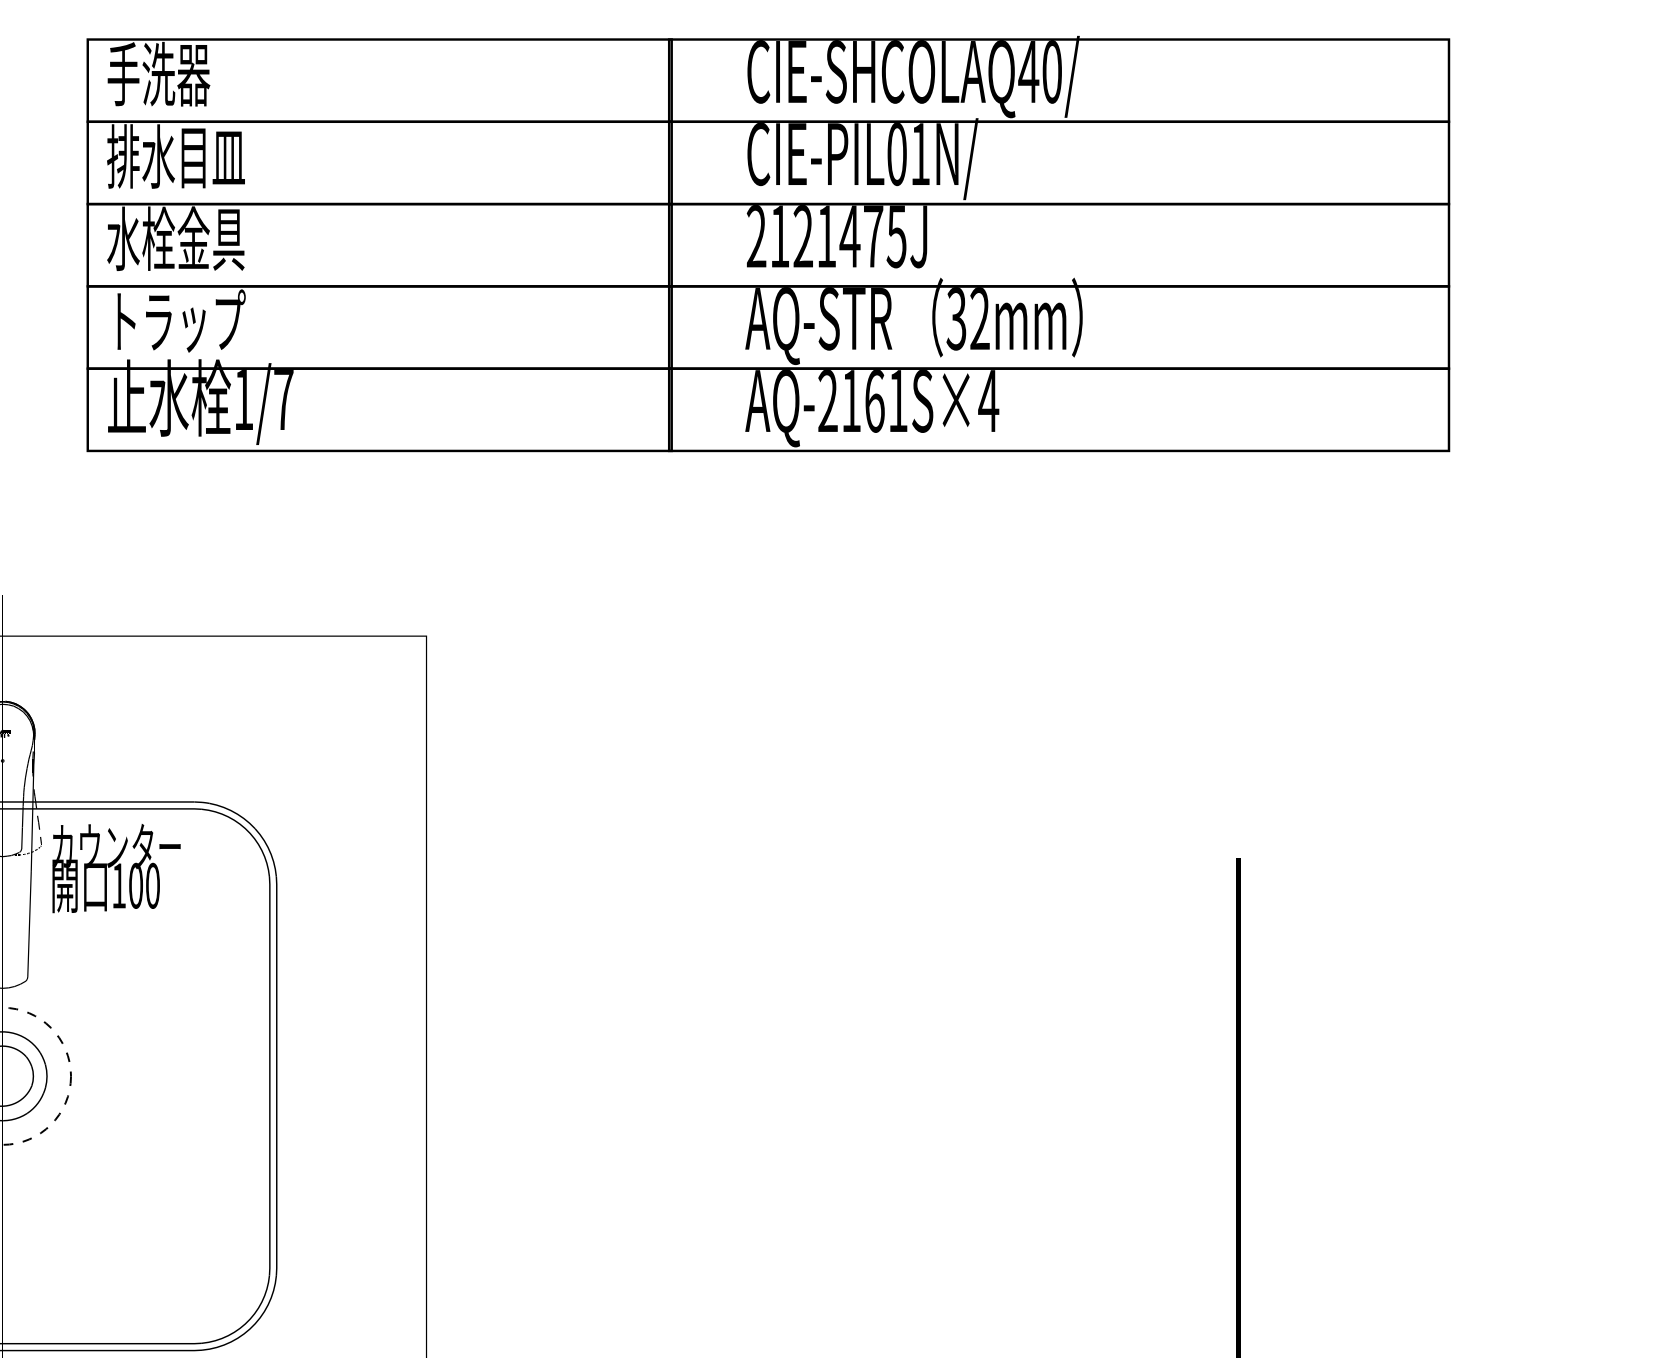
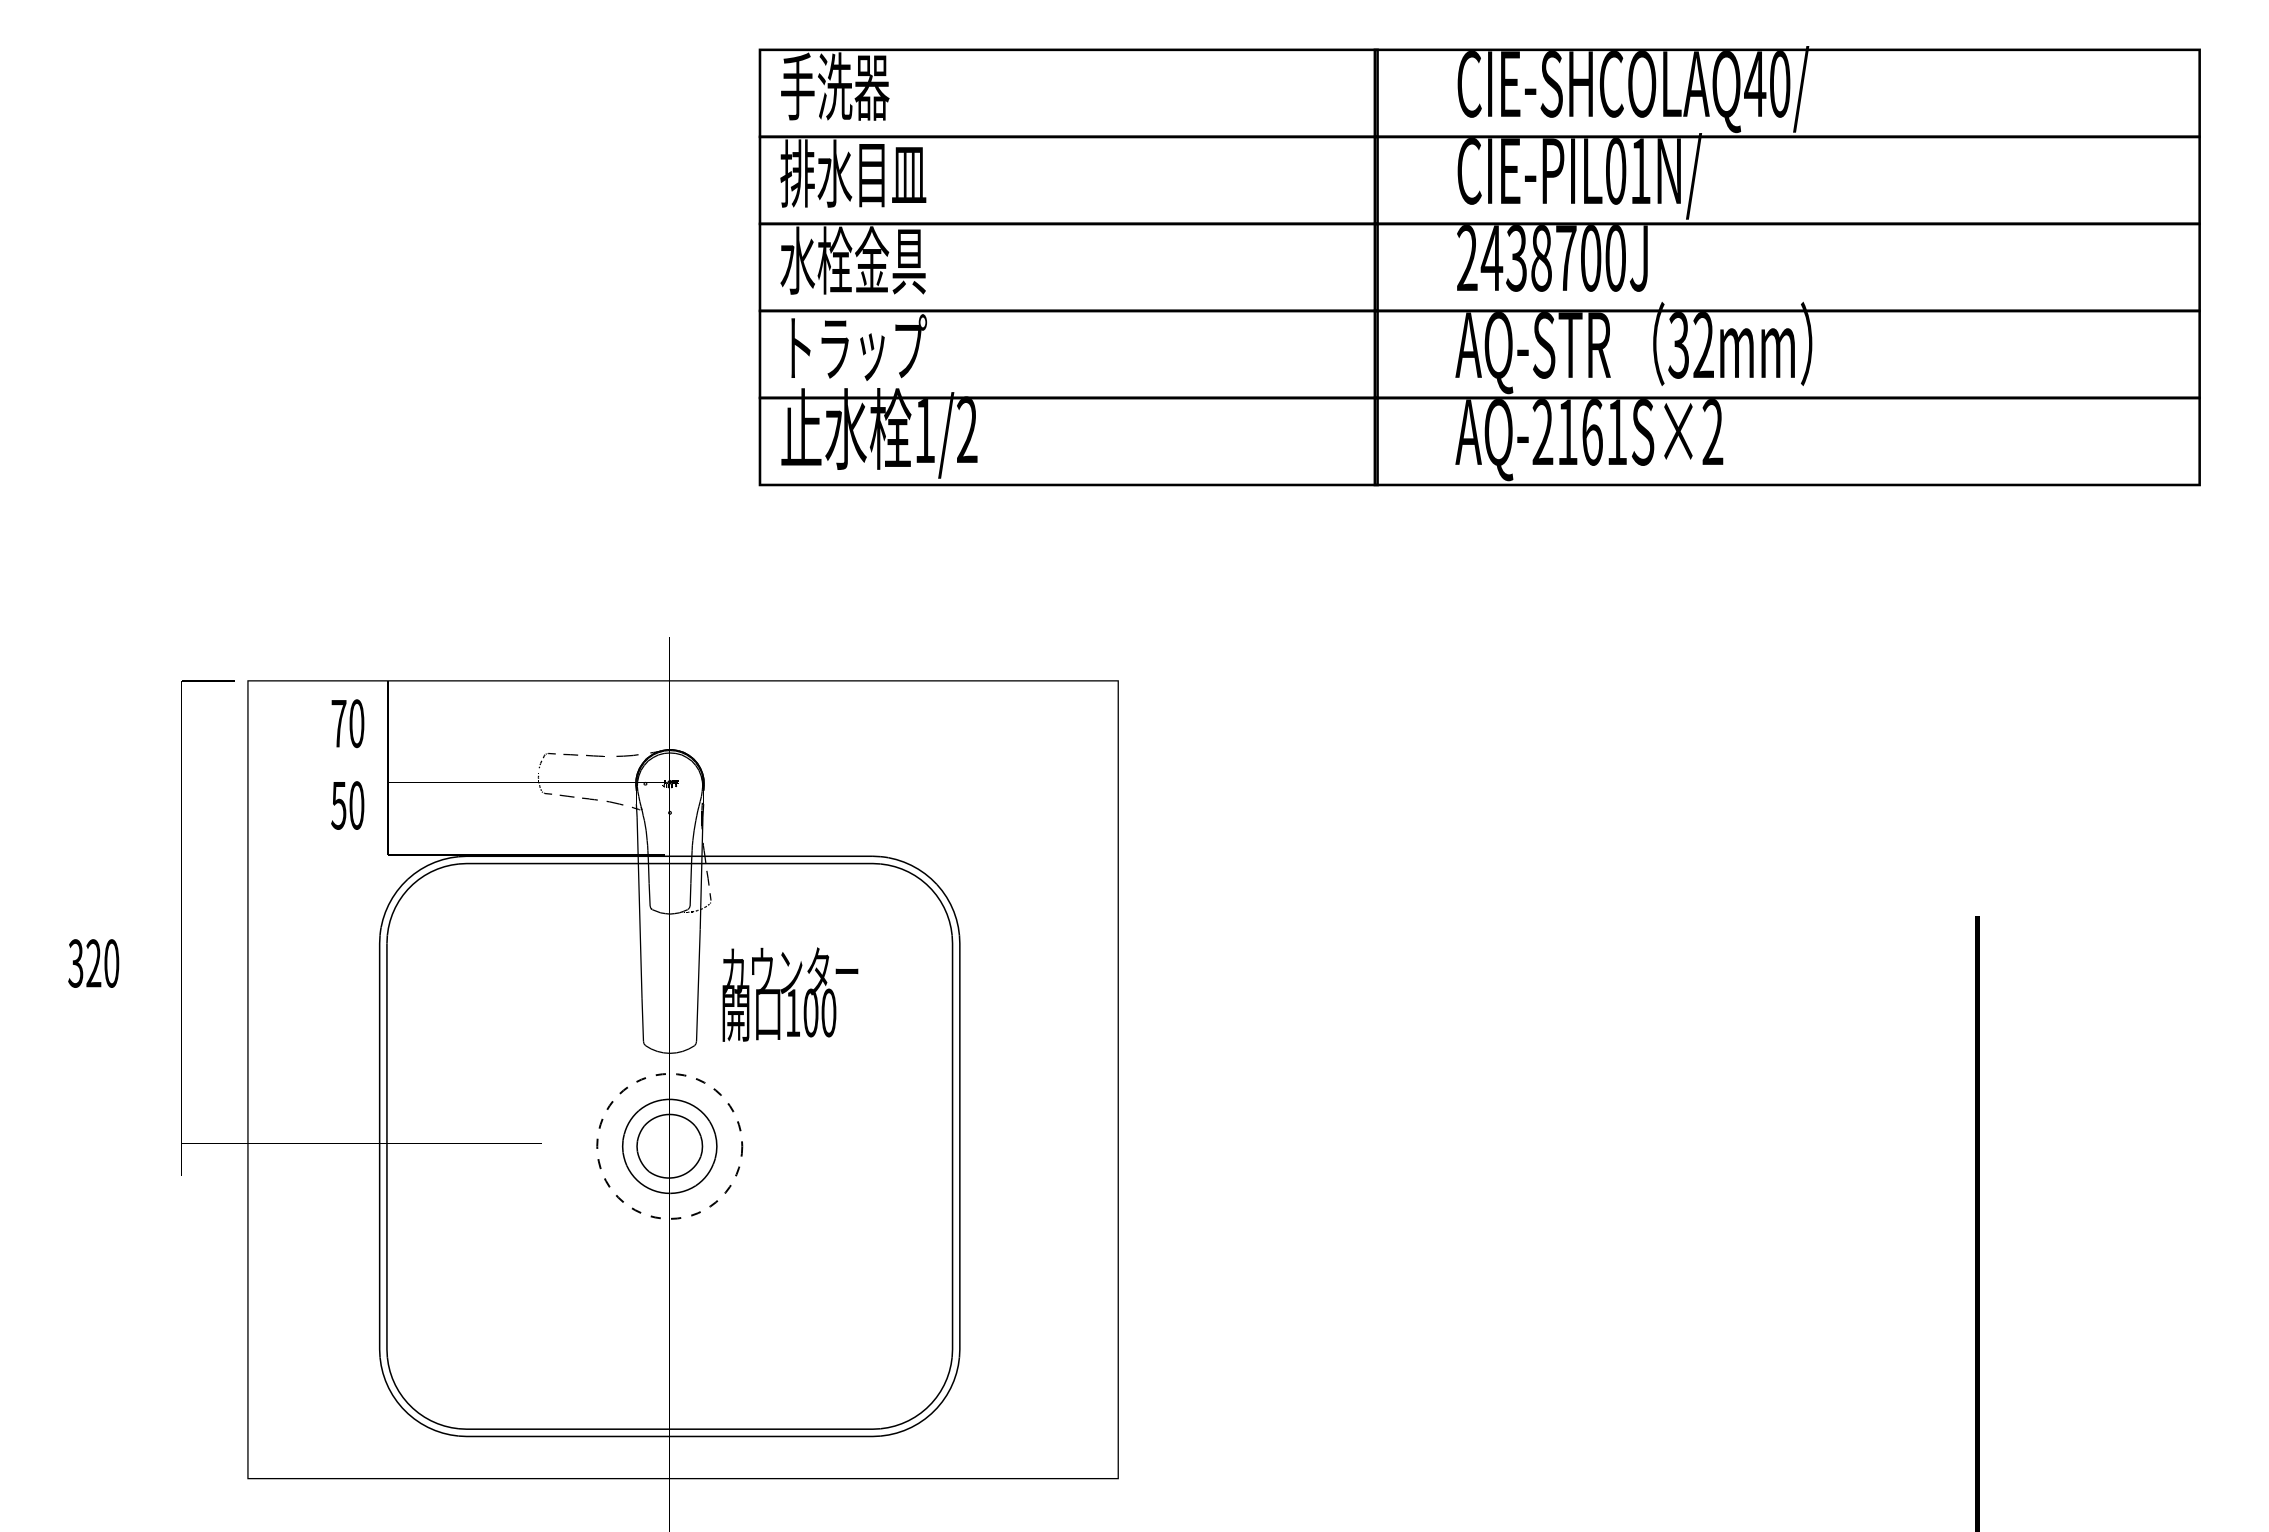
text: (837, 236) -> (1552, 258), 2121475J -> 2438700J
text: (283, 398) -> (967, 429), 1/7 -> 1/2
text: (988, 400) -> (1712, 431), AQ-2161S×4 -> AQ-2161S×2
text: (116, 868) -> (790, 994), moved

